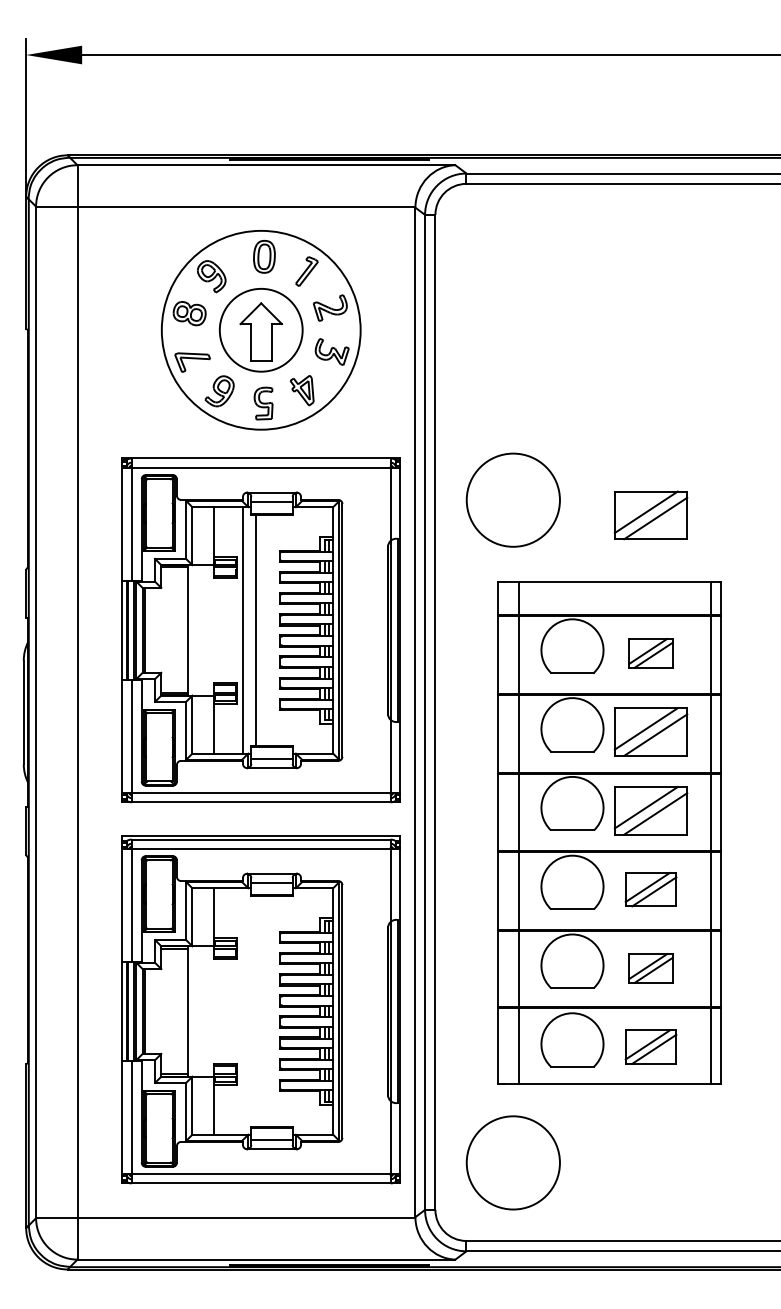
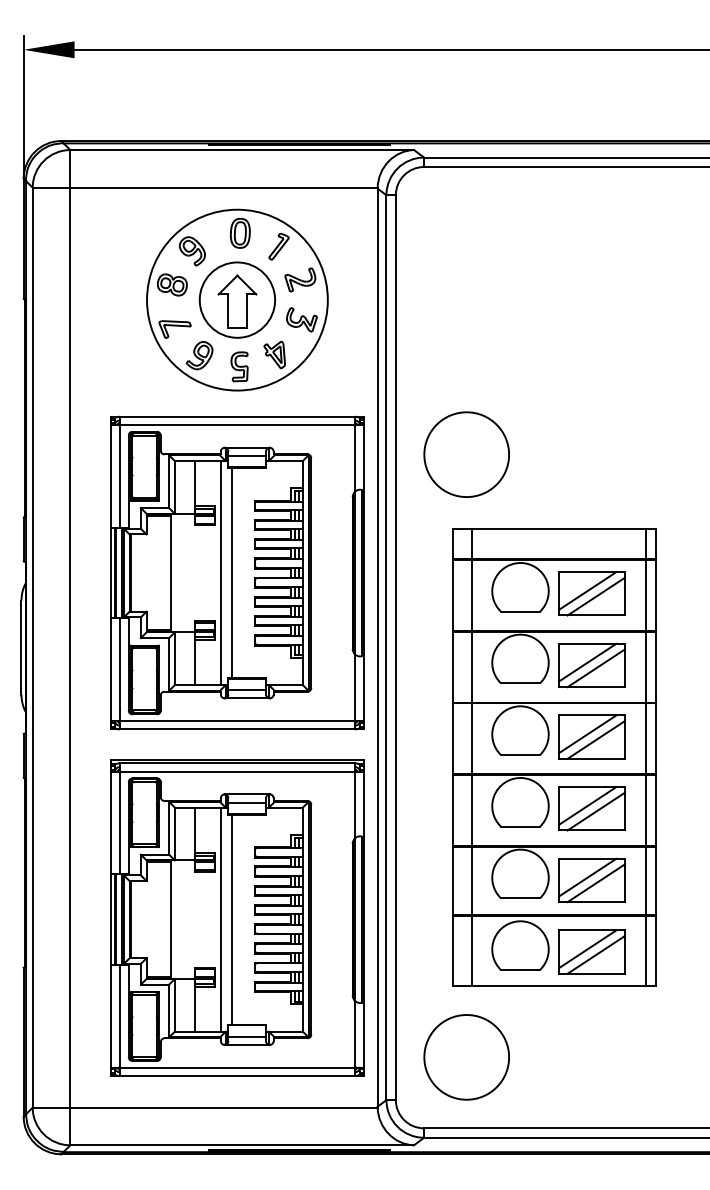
part: (650, 515) -> (591, 468), removed
part: (650, 652) -> (591, 593), size x1.67
part: (650, 889) -> (591, 808), size x1.43
part: (650, 968) -> (591, 880), size x1.67
line: (242, 1011) -> (220, 919), added
line: (255, 1011) -> (232, 919), added
part: (650, 1046) -> (591, 951), size x1.43

